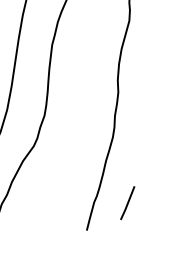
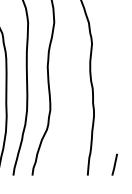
line: (127, 202) -> (114, 164), moved

